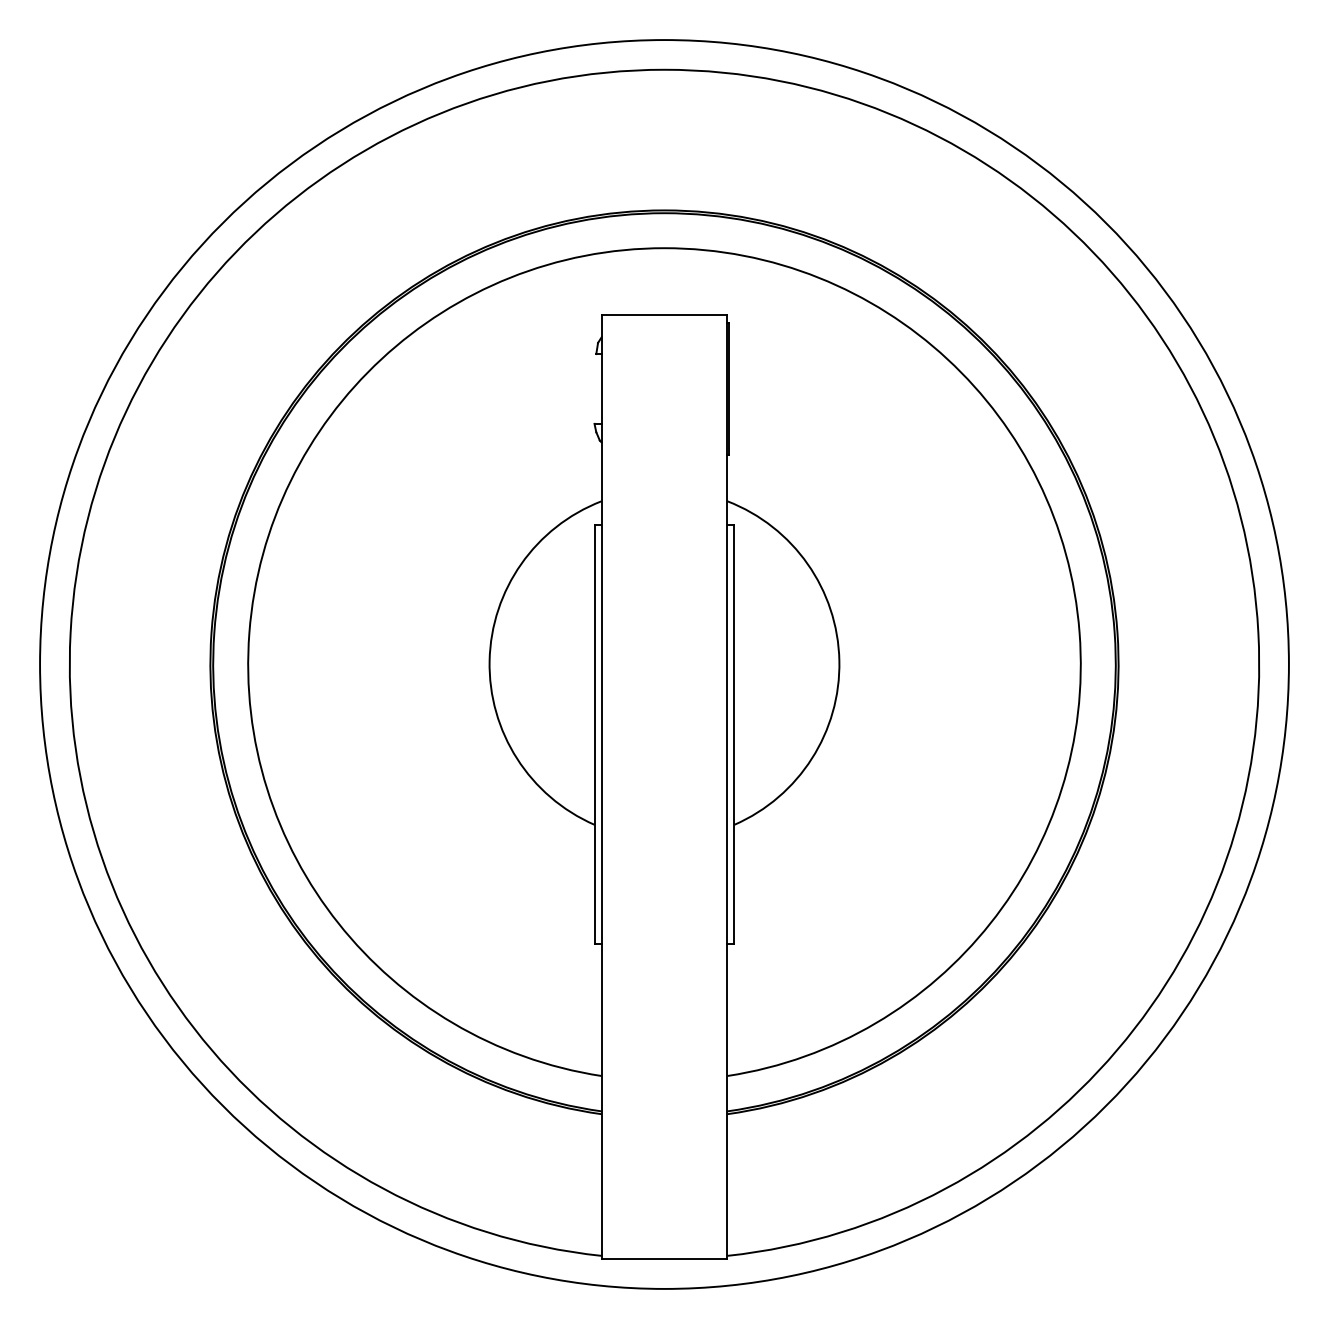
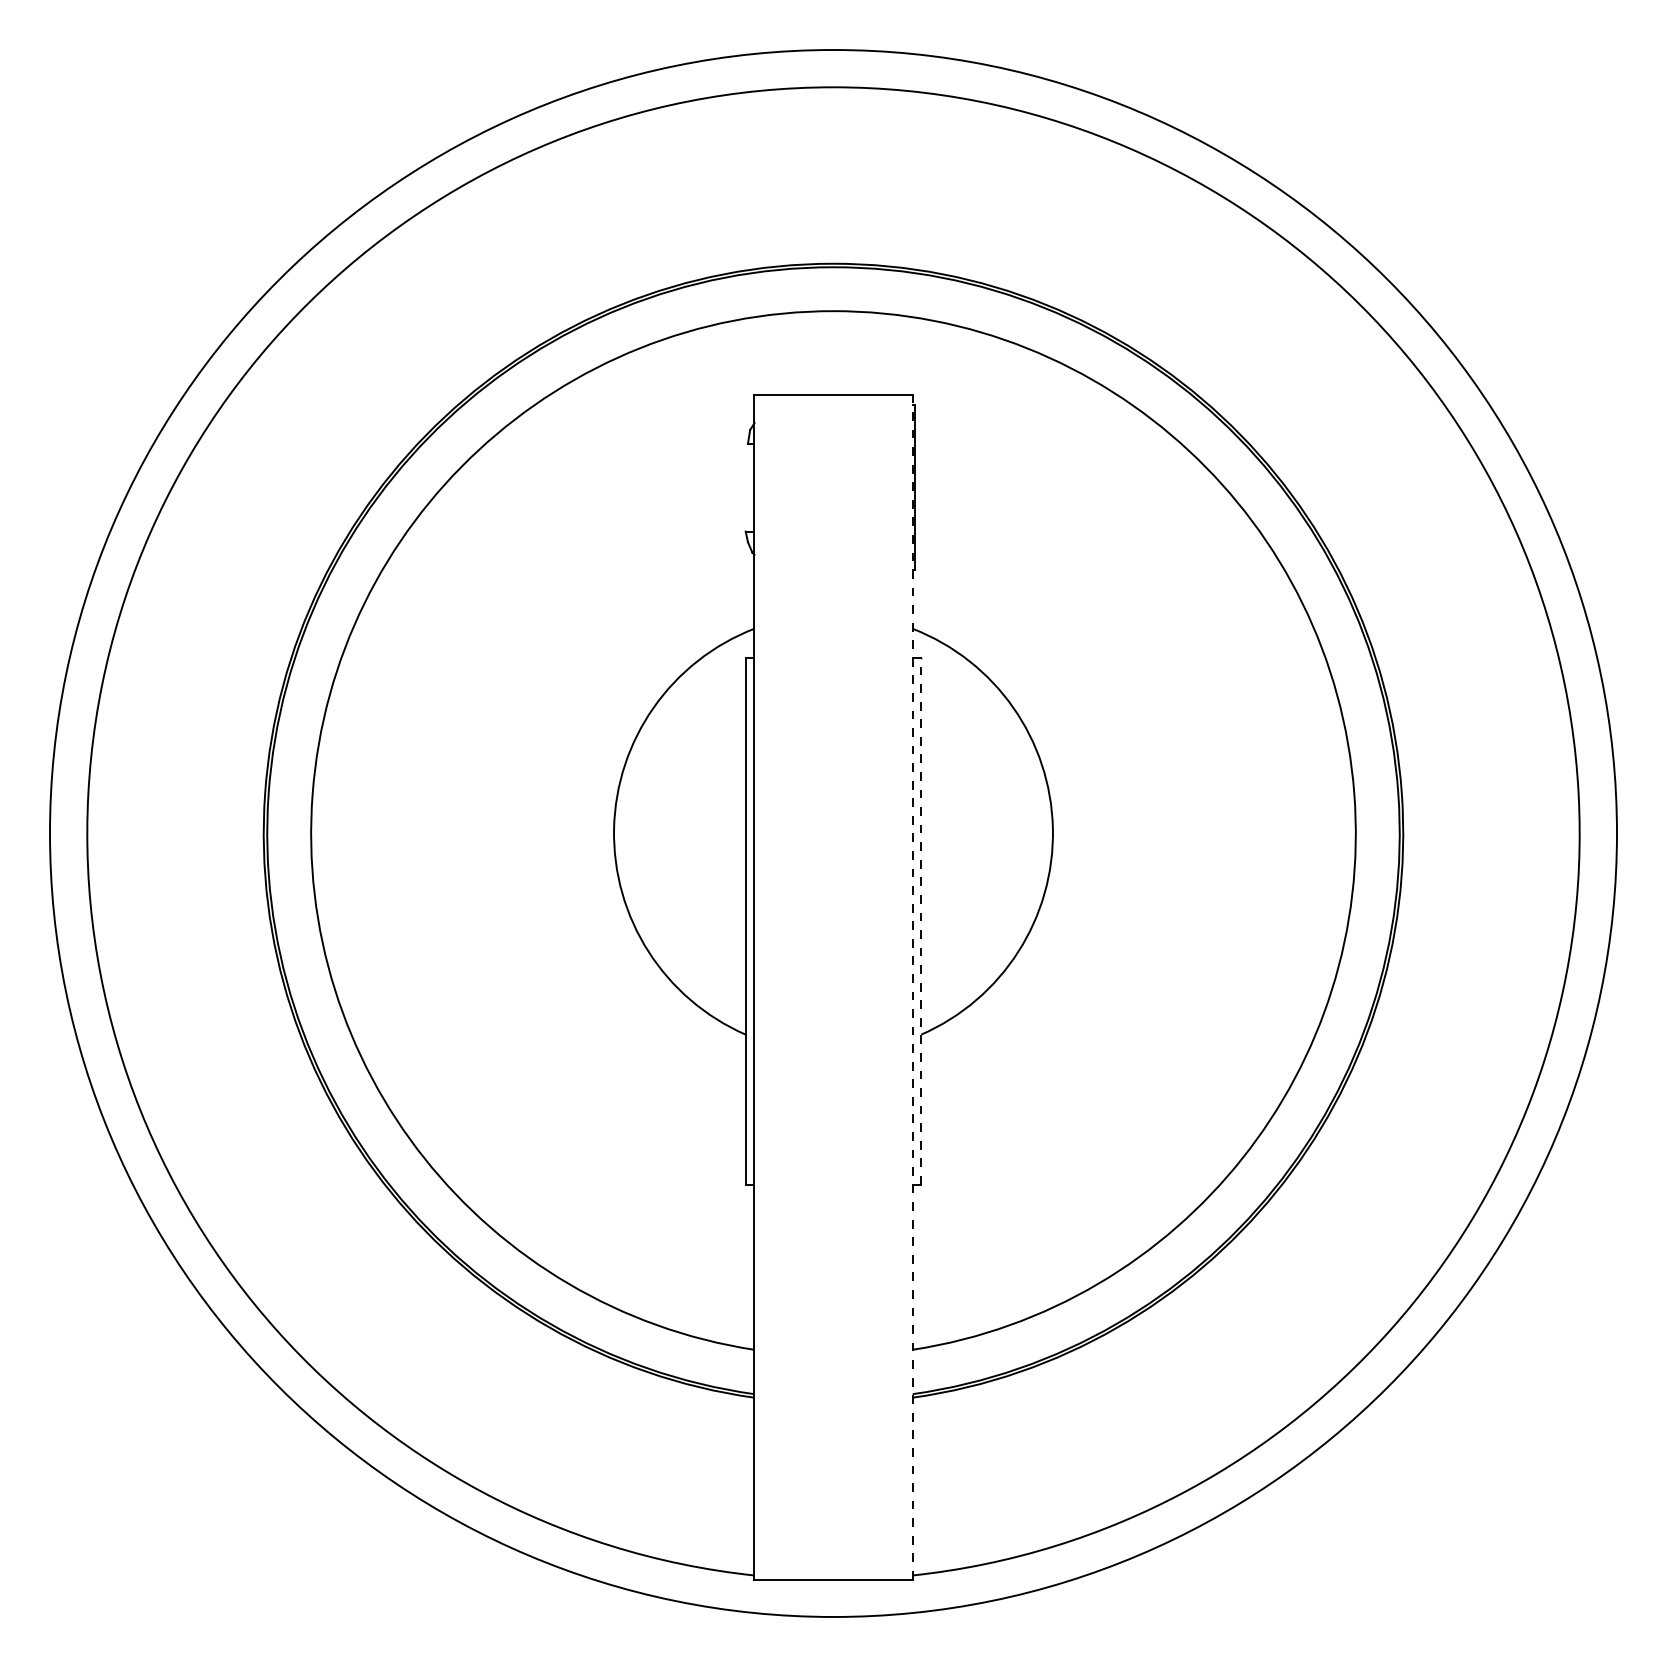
line: (734, 733) -> (921, 920), solid -> dashed
line: (727, 787) -> (912, 987), solid -> dashed

